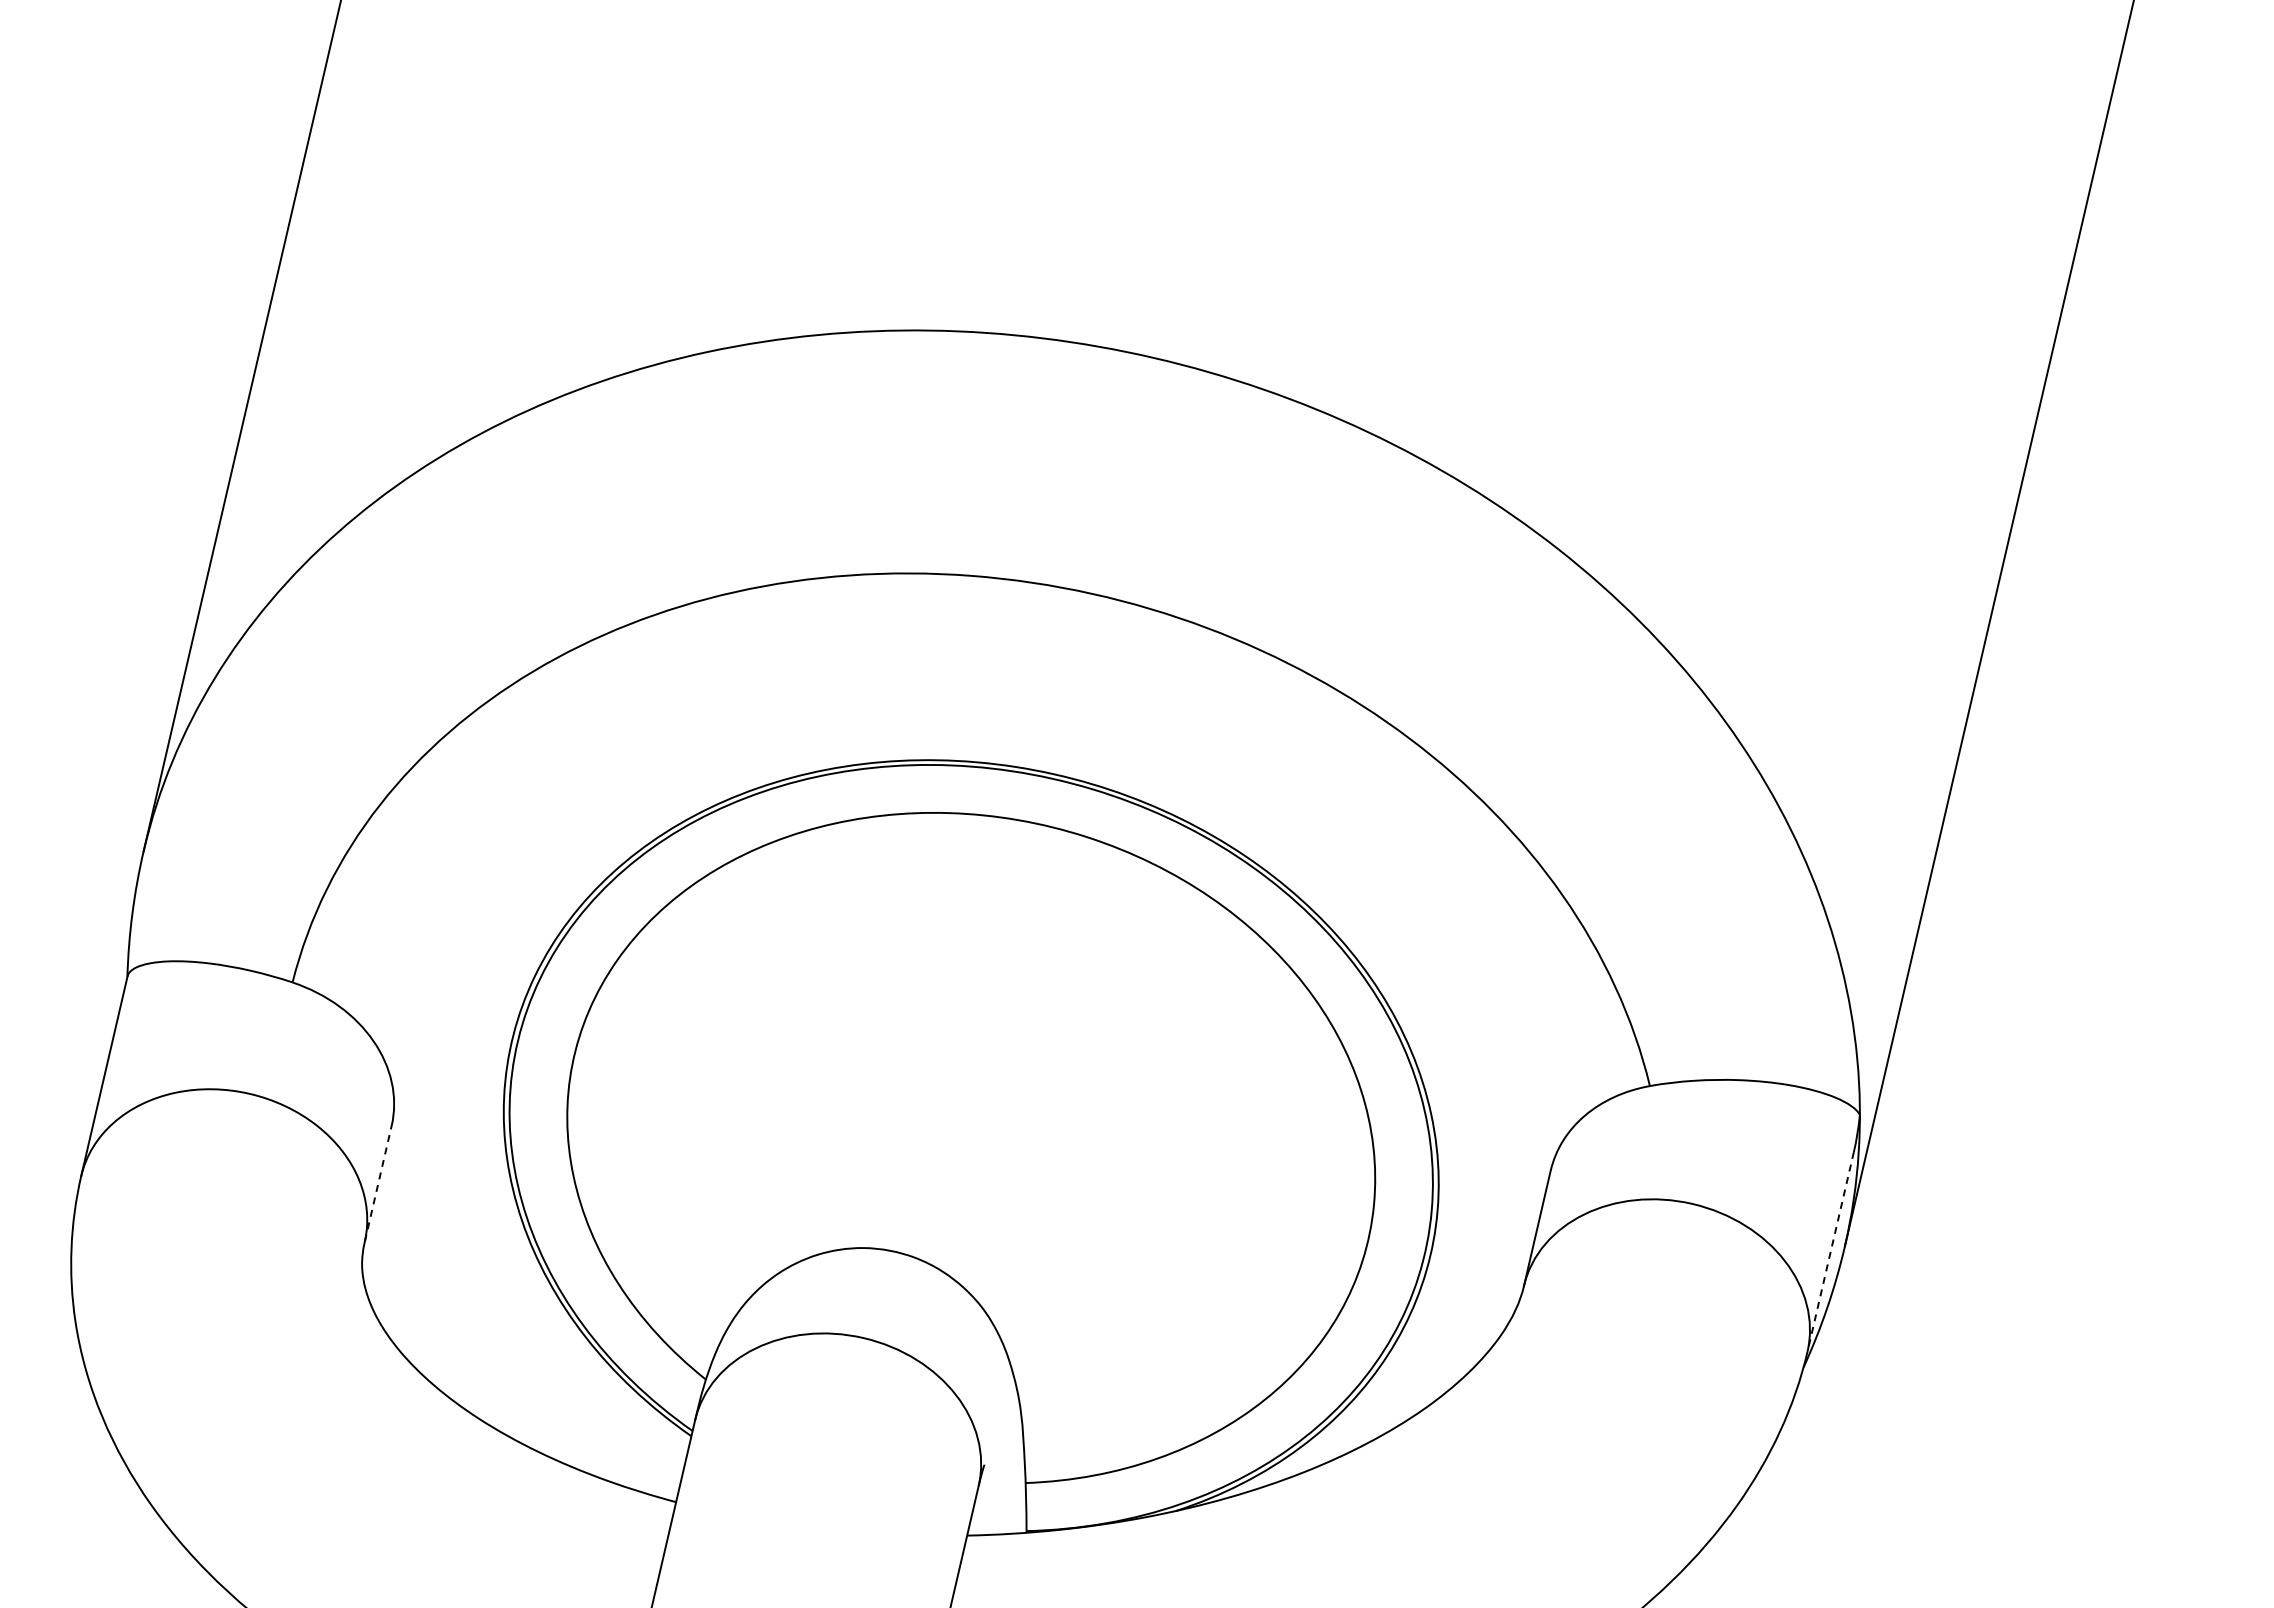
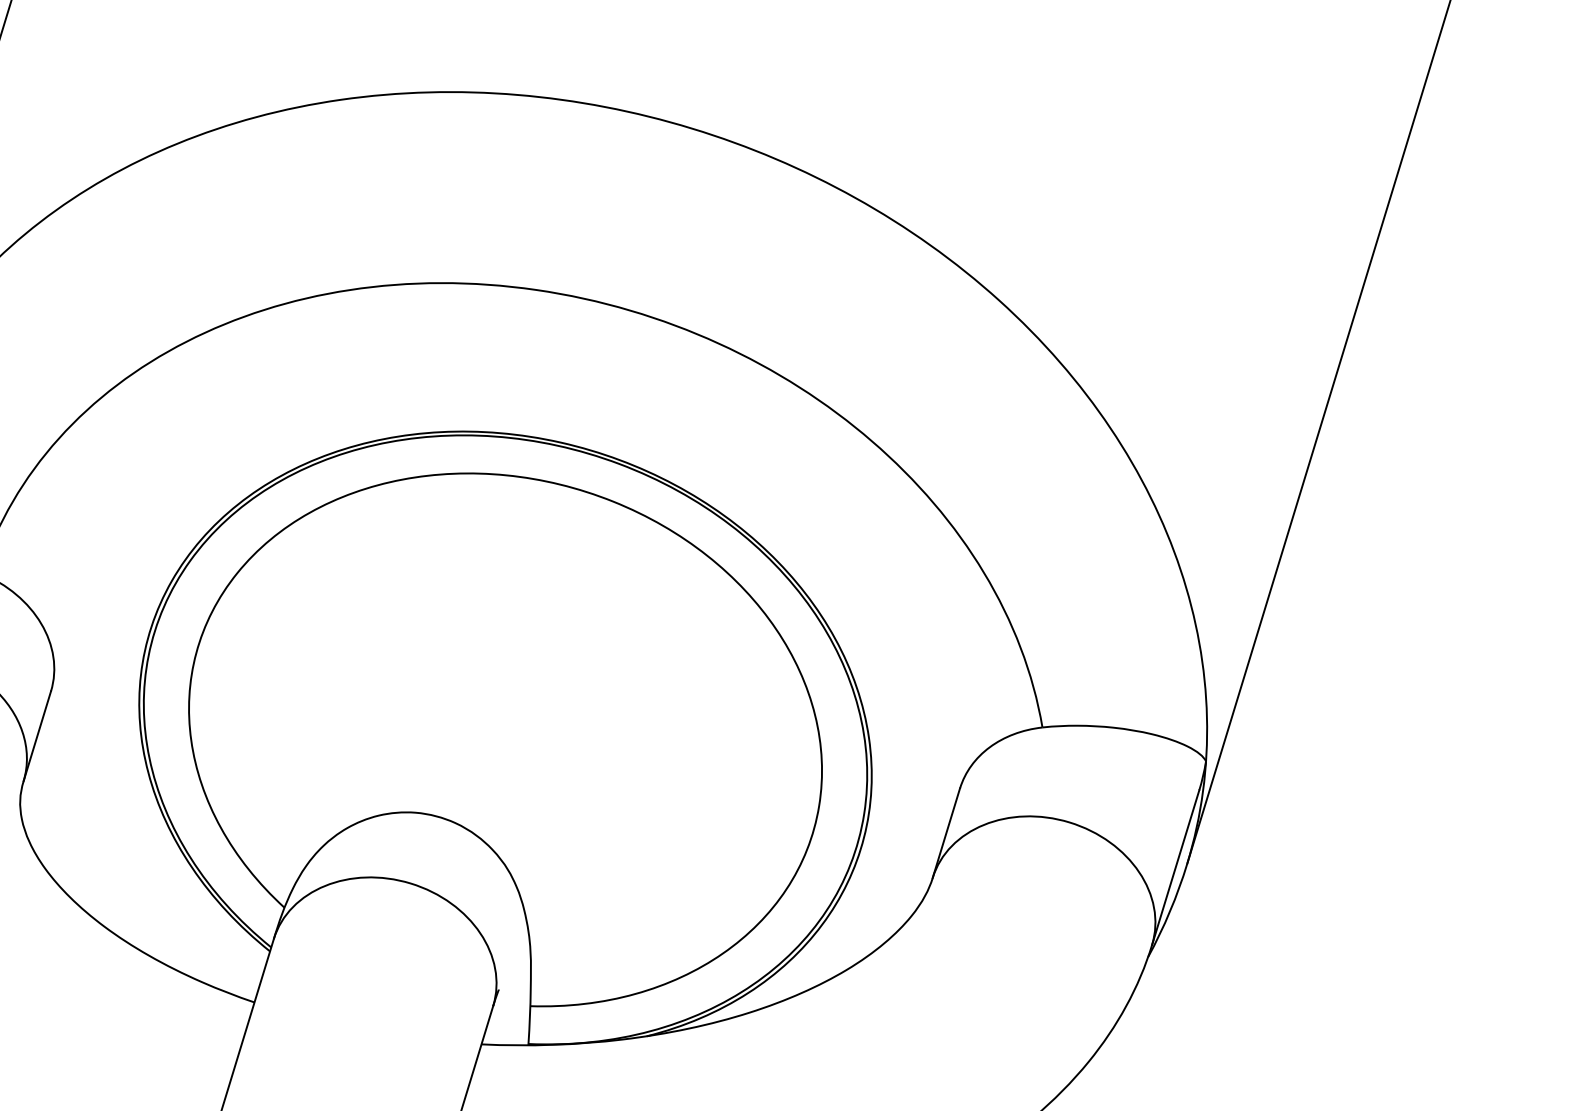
line: (378, 1183) -> (37, 735), dashed -> solid
line: (1830, 1251) -> (1175, 867), dashed -> solid

